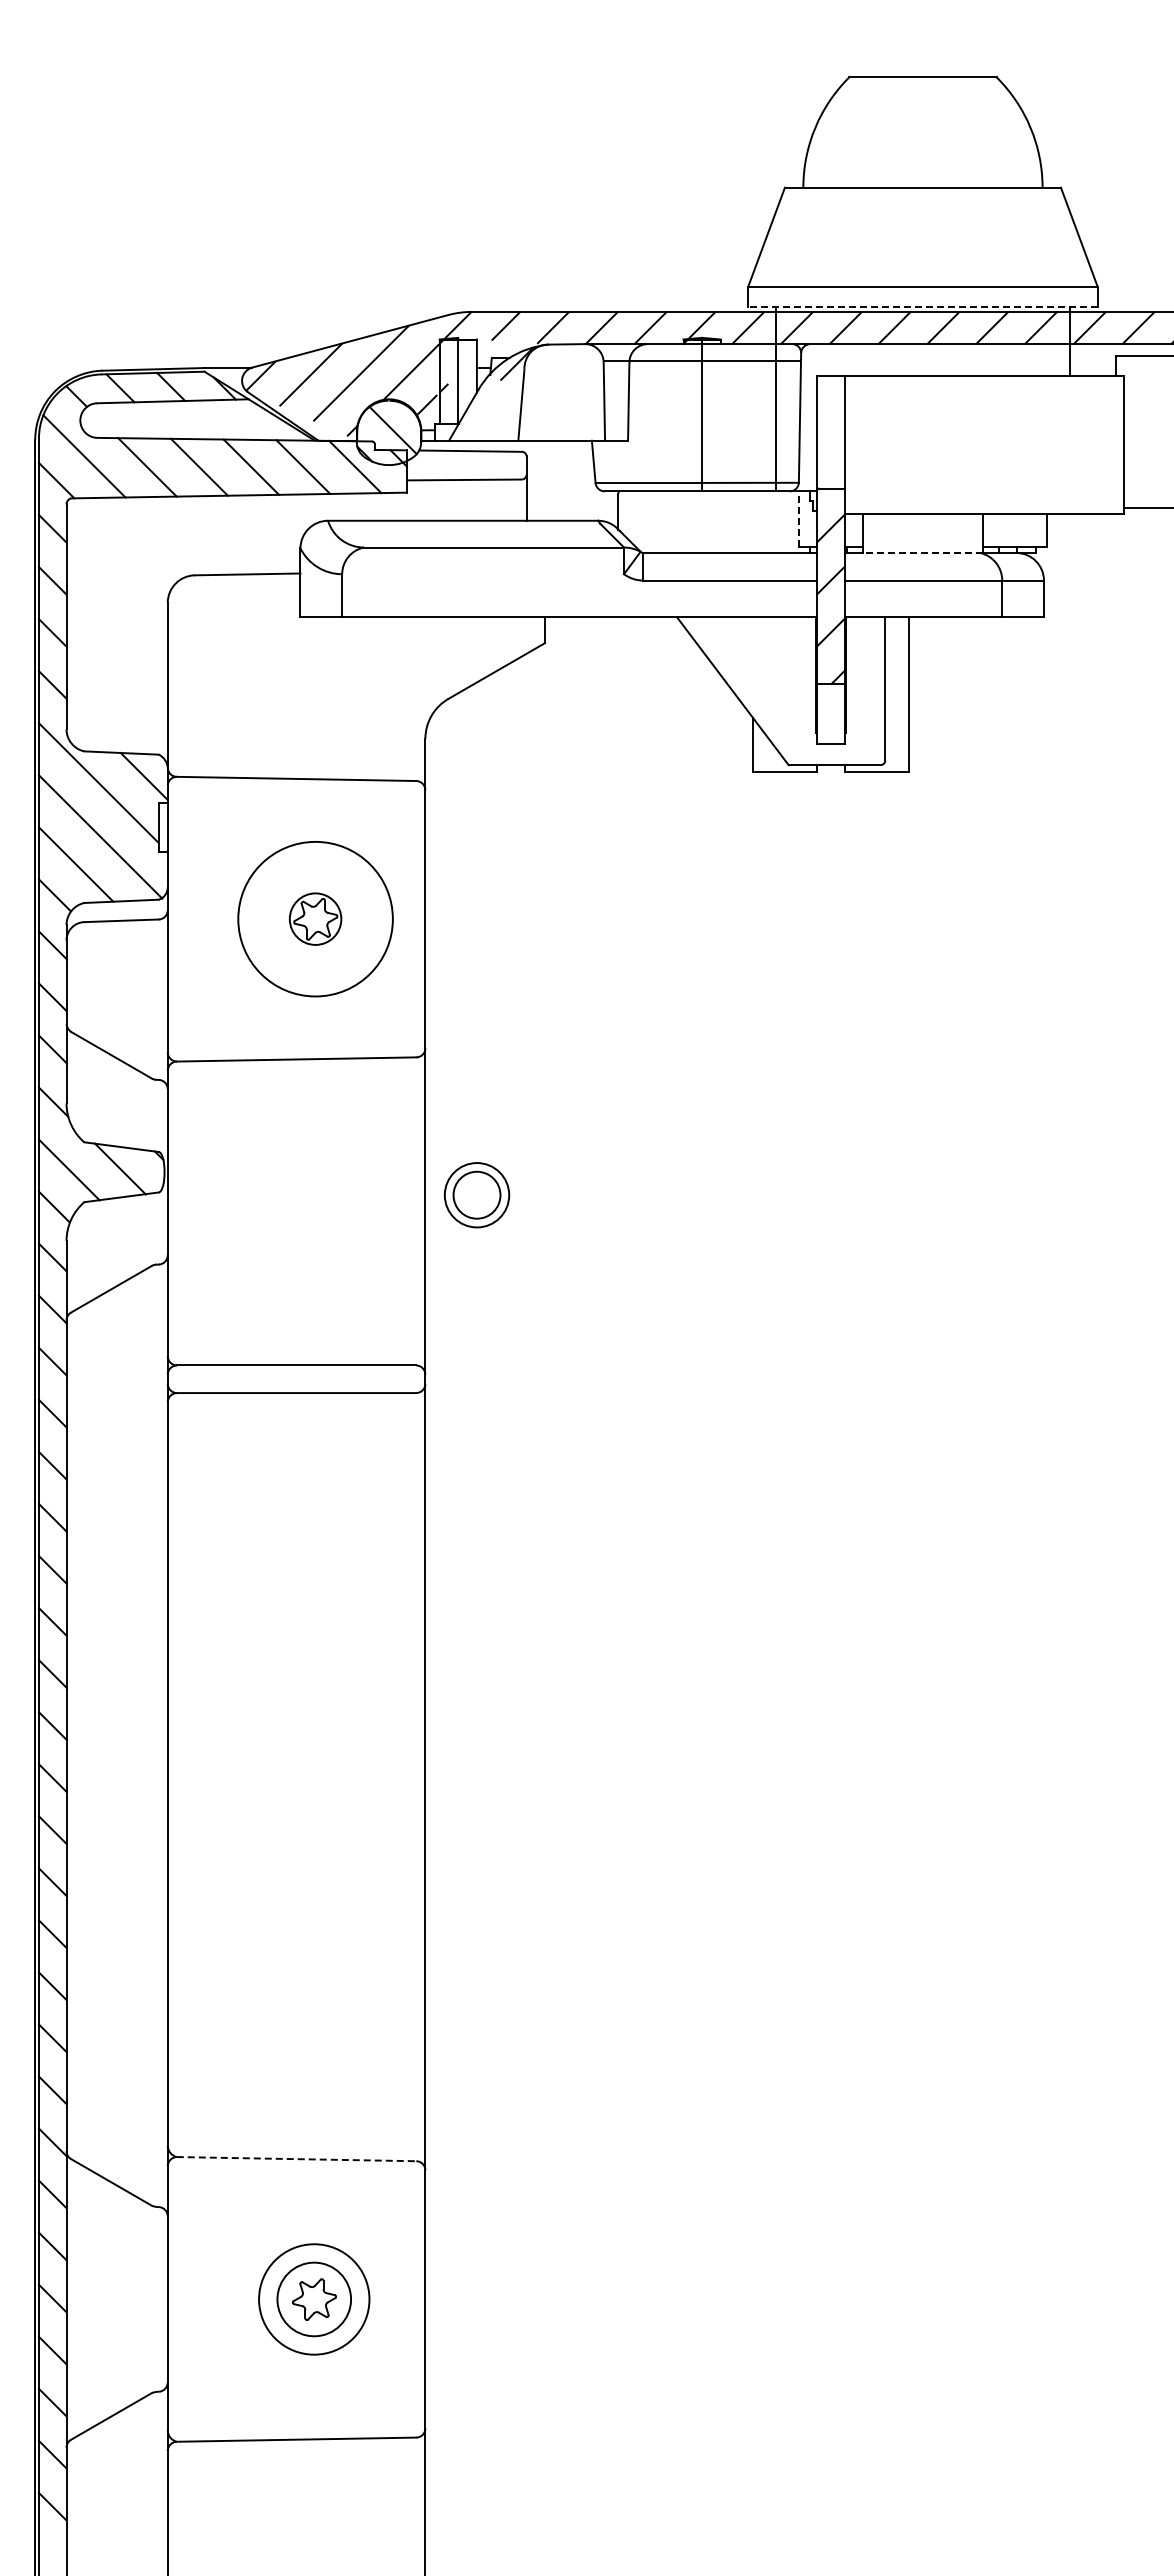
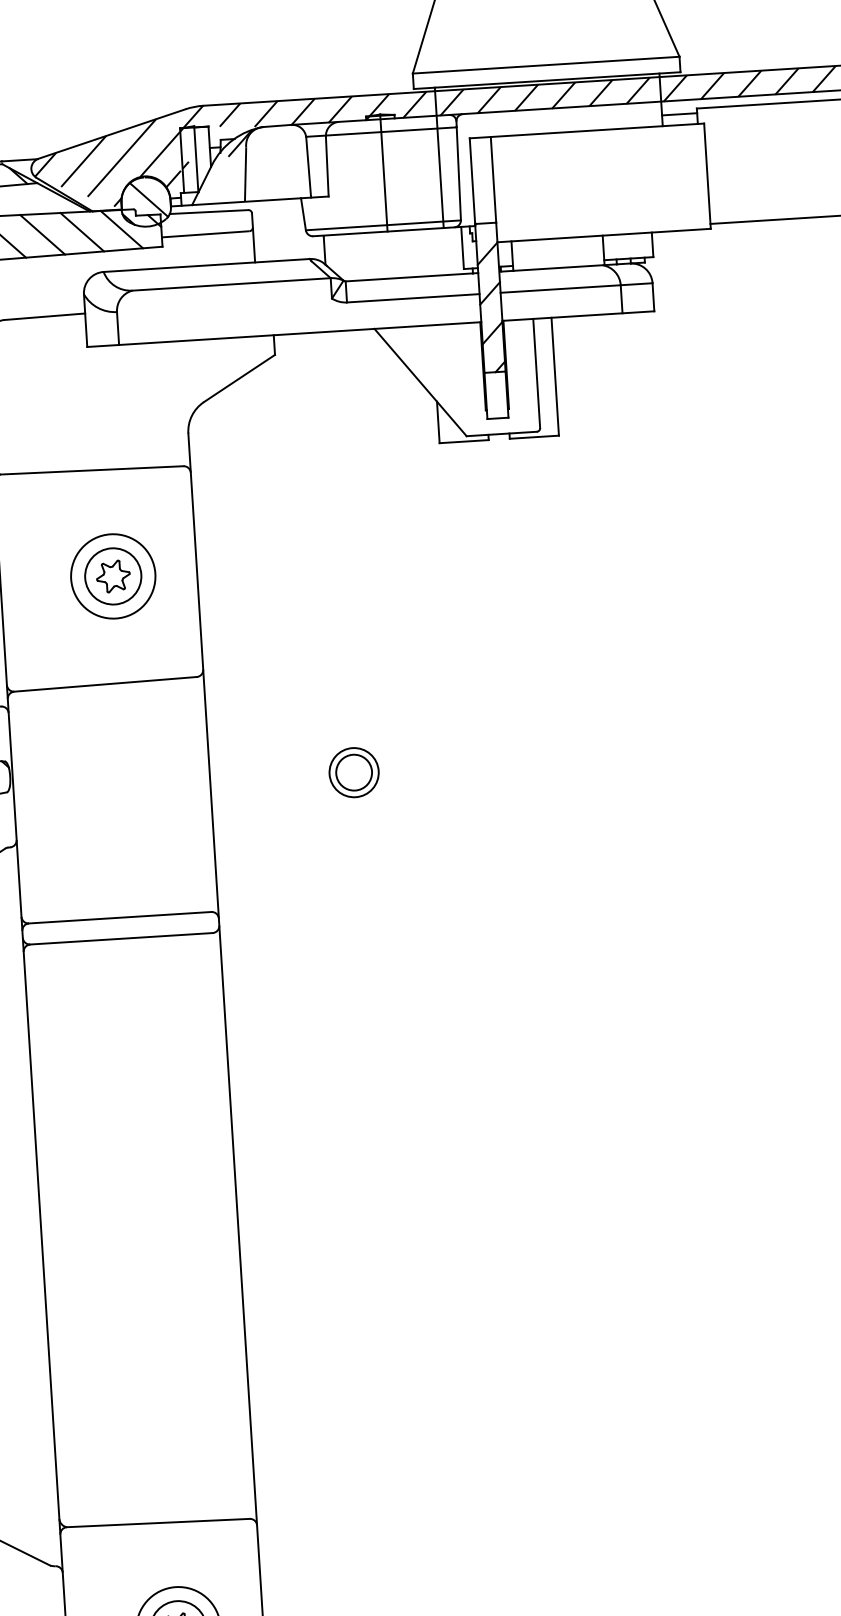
line: (922, 307) -> (546, 80), dashed -> solid
line: (1093, 362) -> (679, 114), added
line: (798, 518) -> (462, 247), dashed -> solid
line: (922, 552) -> (558, 267), dashed -> solid
circle: (315, 918) -> (113, 575), size x0.71
circle: (315, 918) -> (113, 575), size x1.43
part: (476, 1195) -> (353, 772), moved
line: (296, 2159) -> (158, 1523), dashed -> solid

